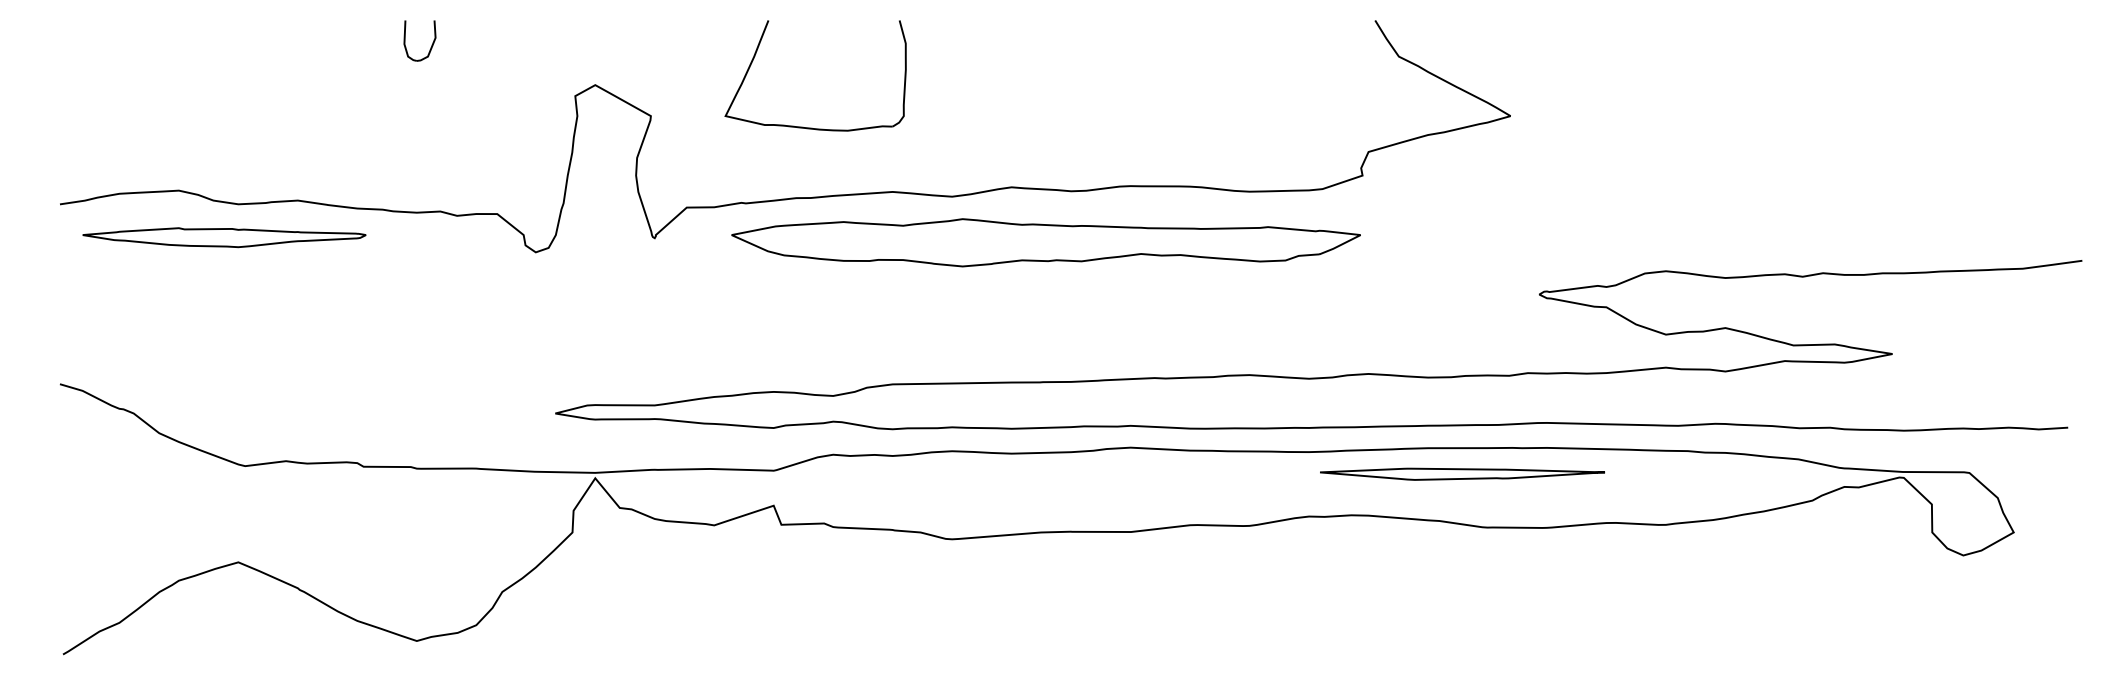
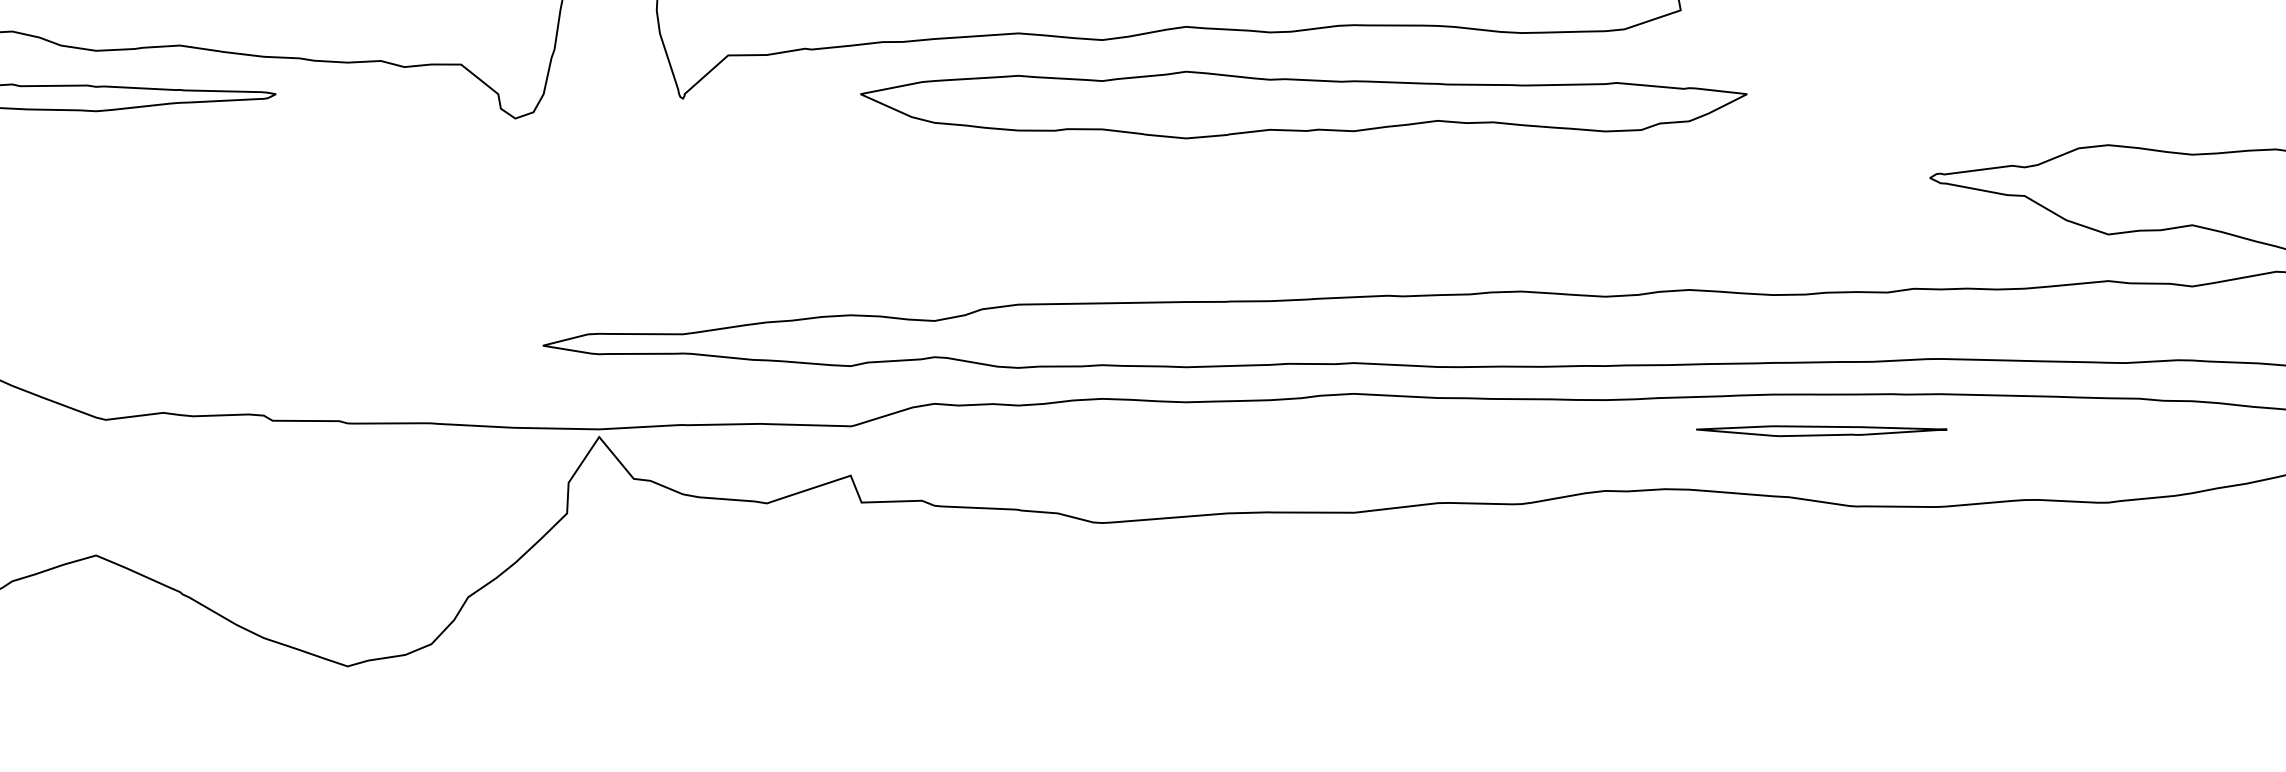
part: (1045, 242) -> (1302, 104), moved
part: (1462, 473) -> (1821, 430), size x0.62

